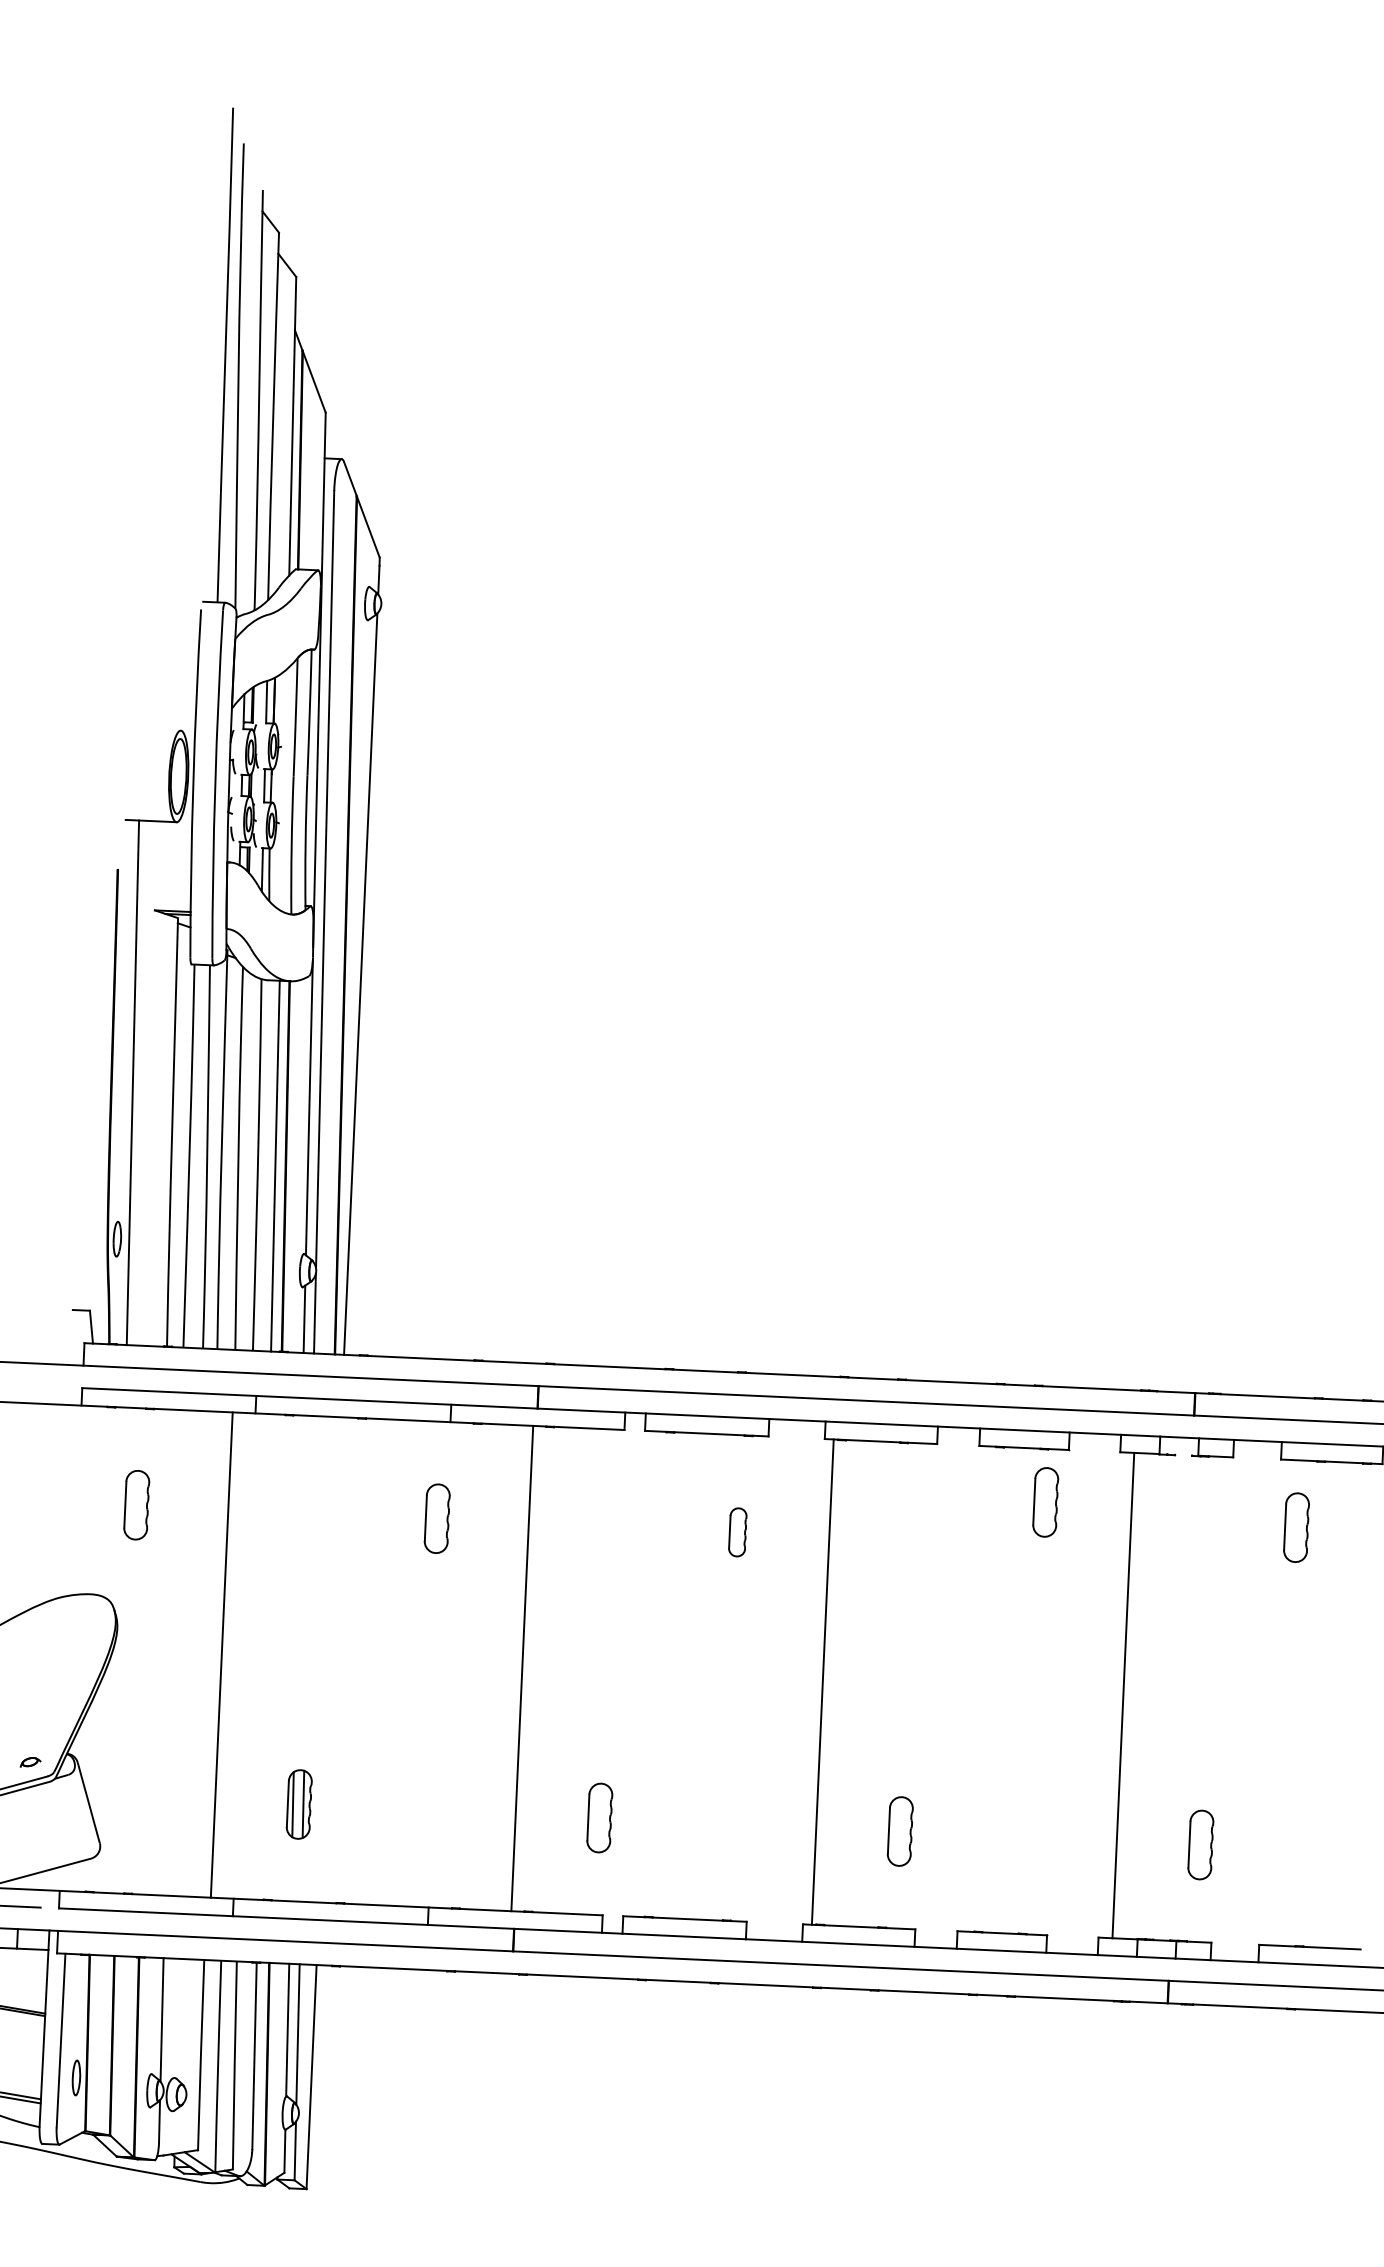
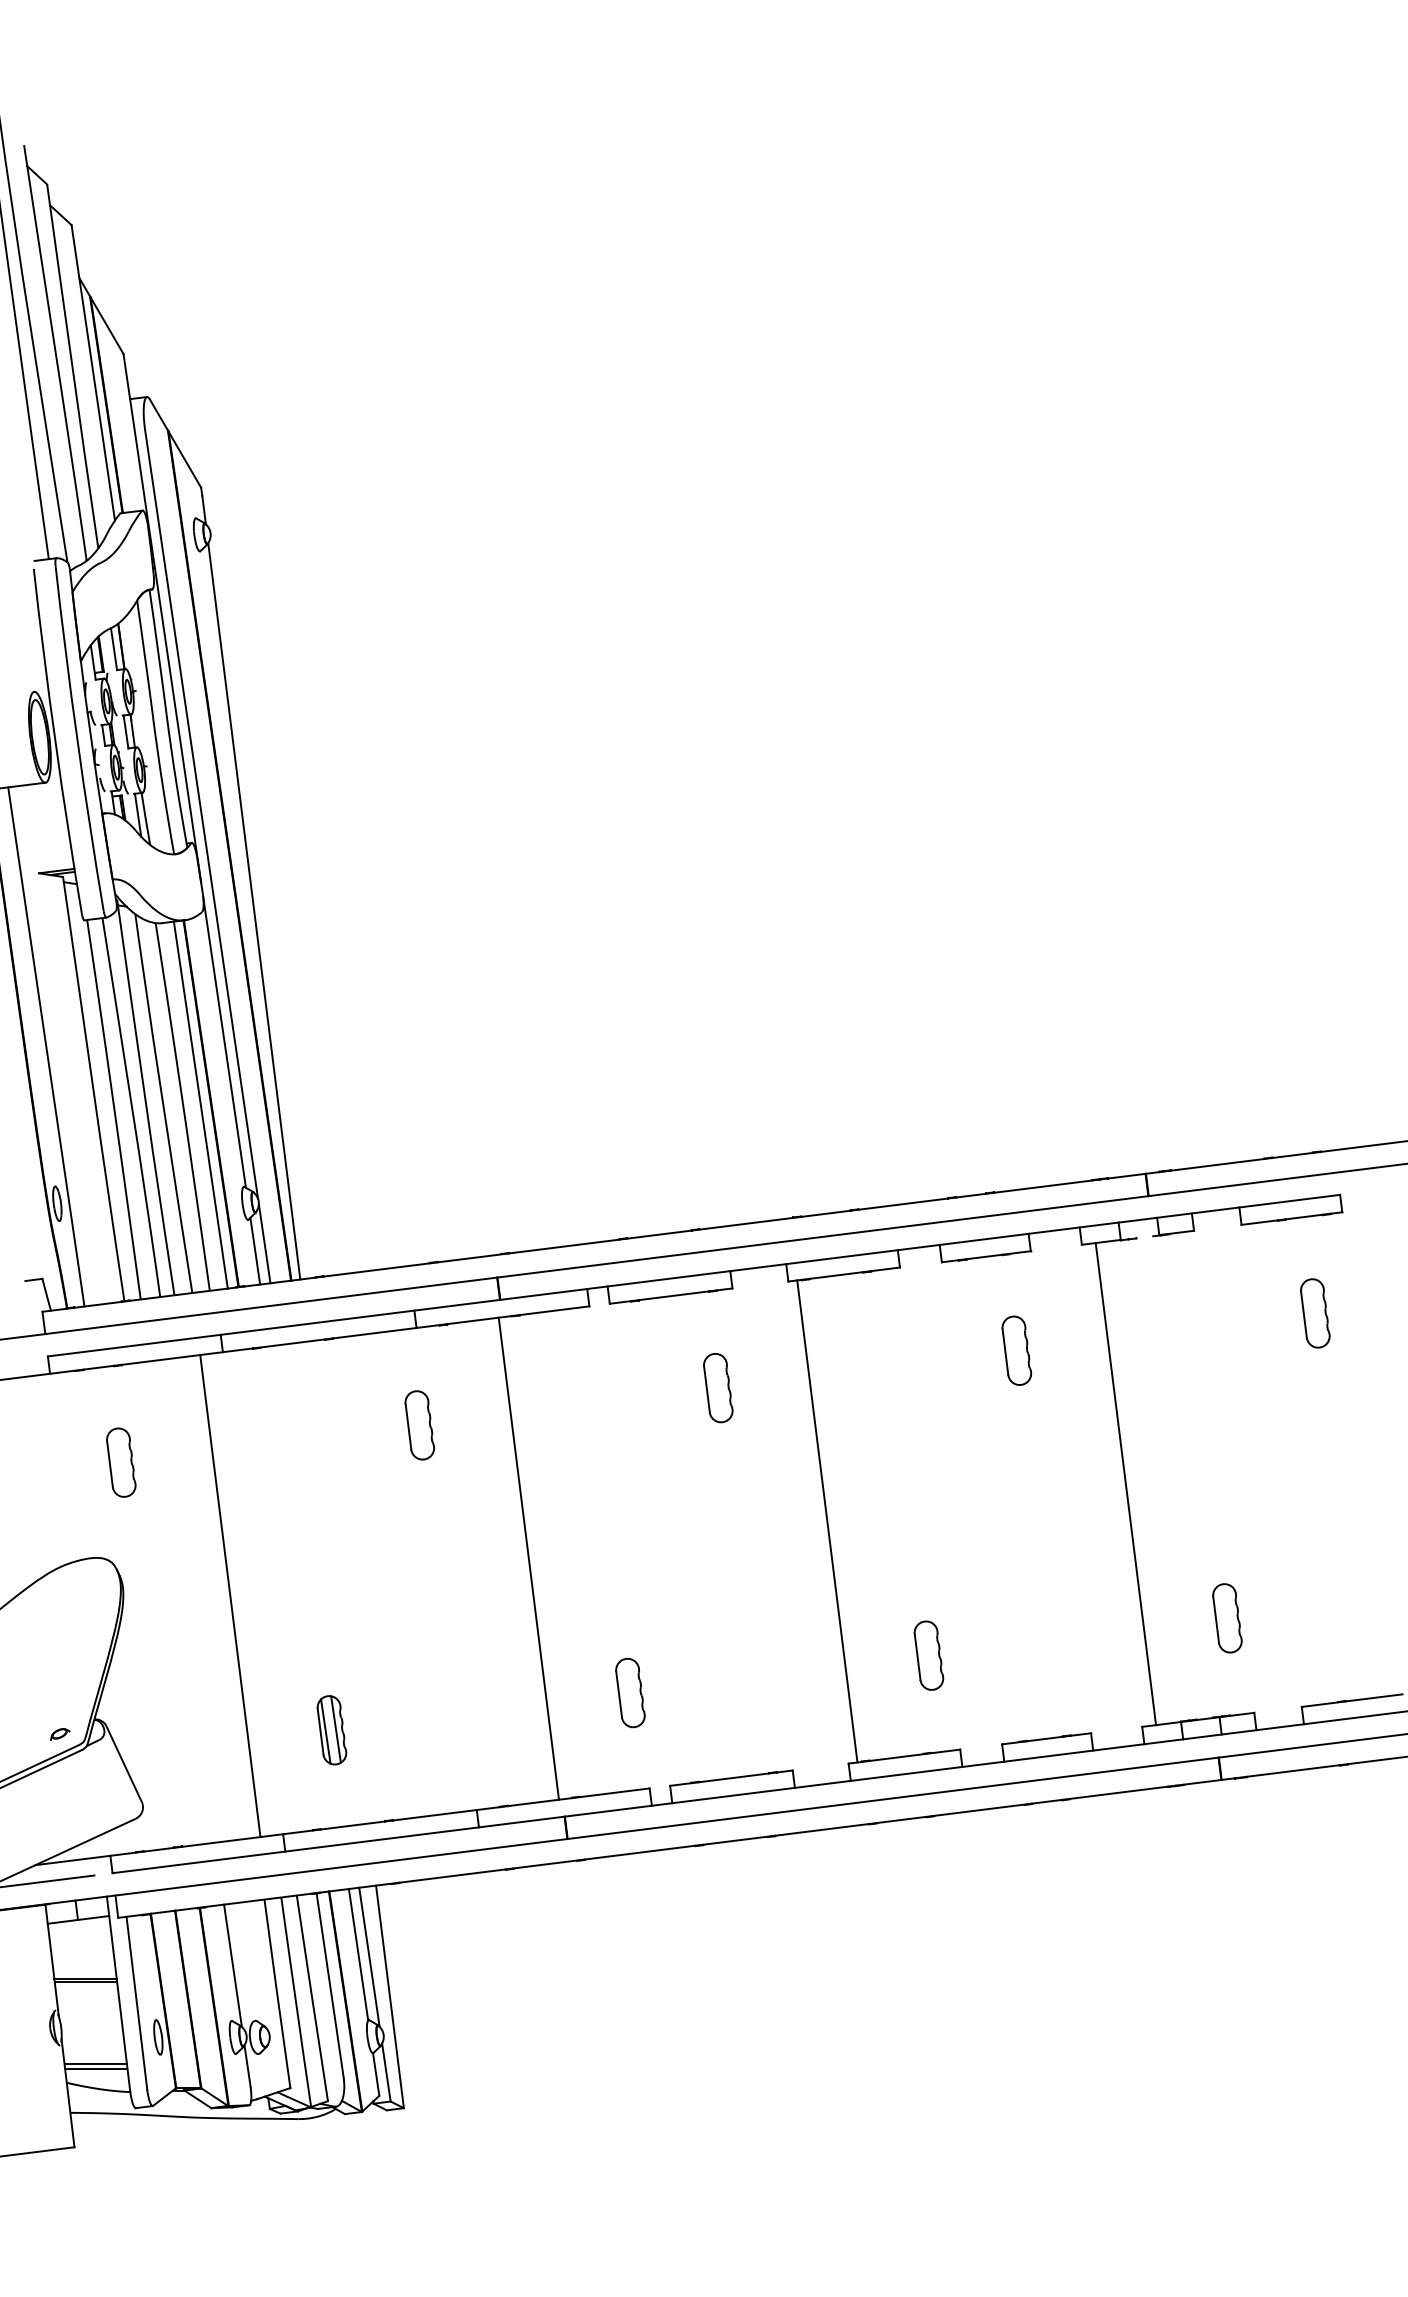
part: (1045, 1502) -> (1016, 1350), moved
part: (1296, 1527) -> (1315, 1313), moved
part: (737, 1532) -> (718, 1388), size x1.43

